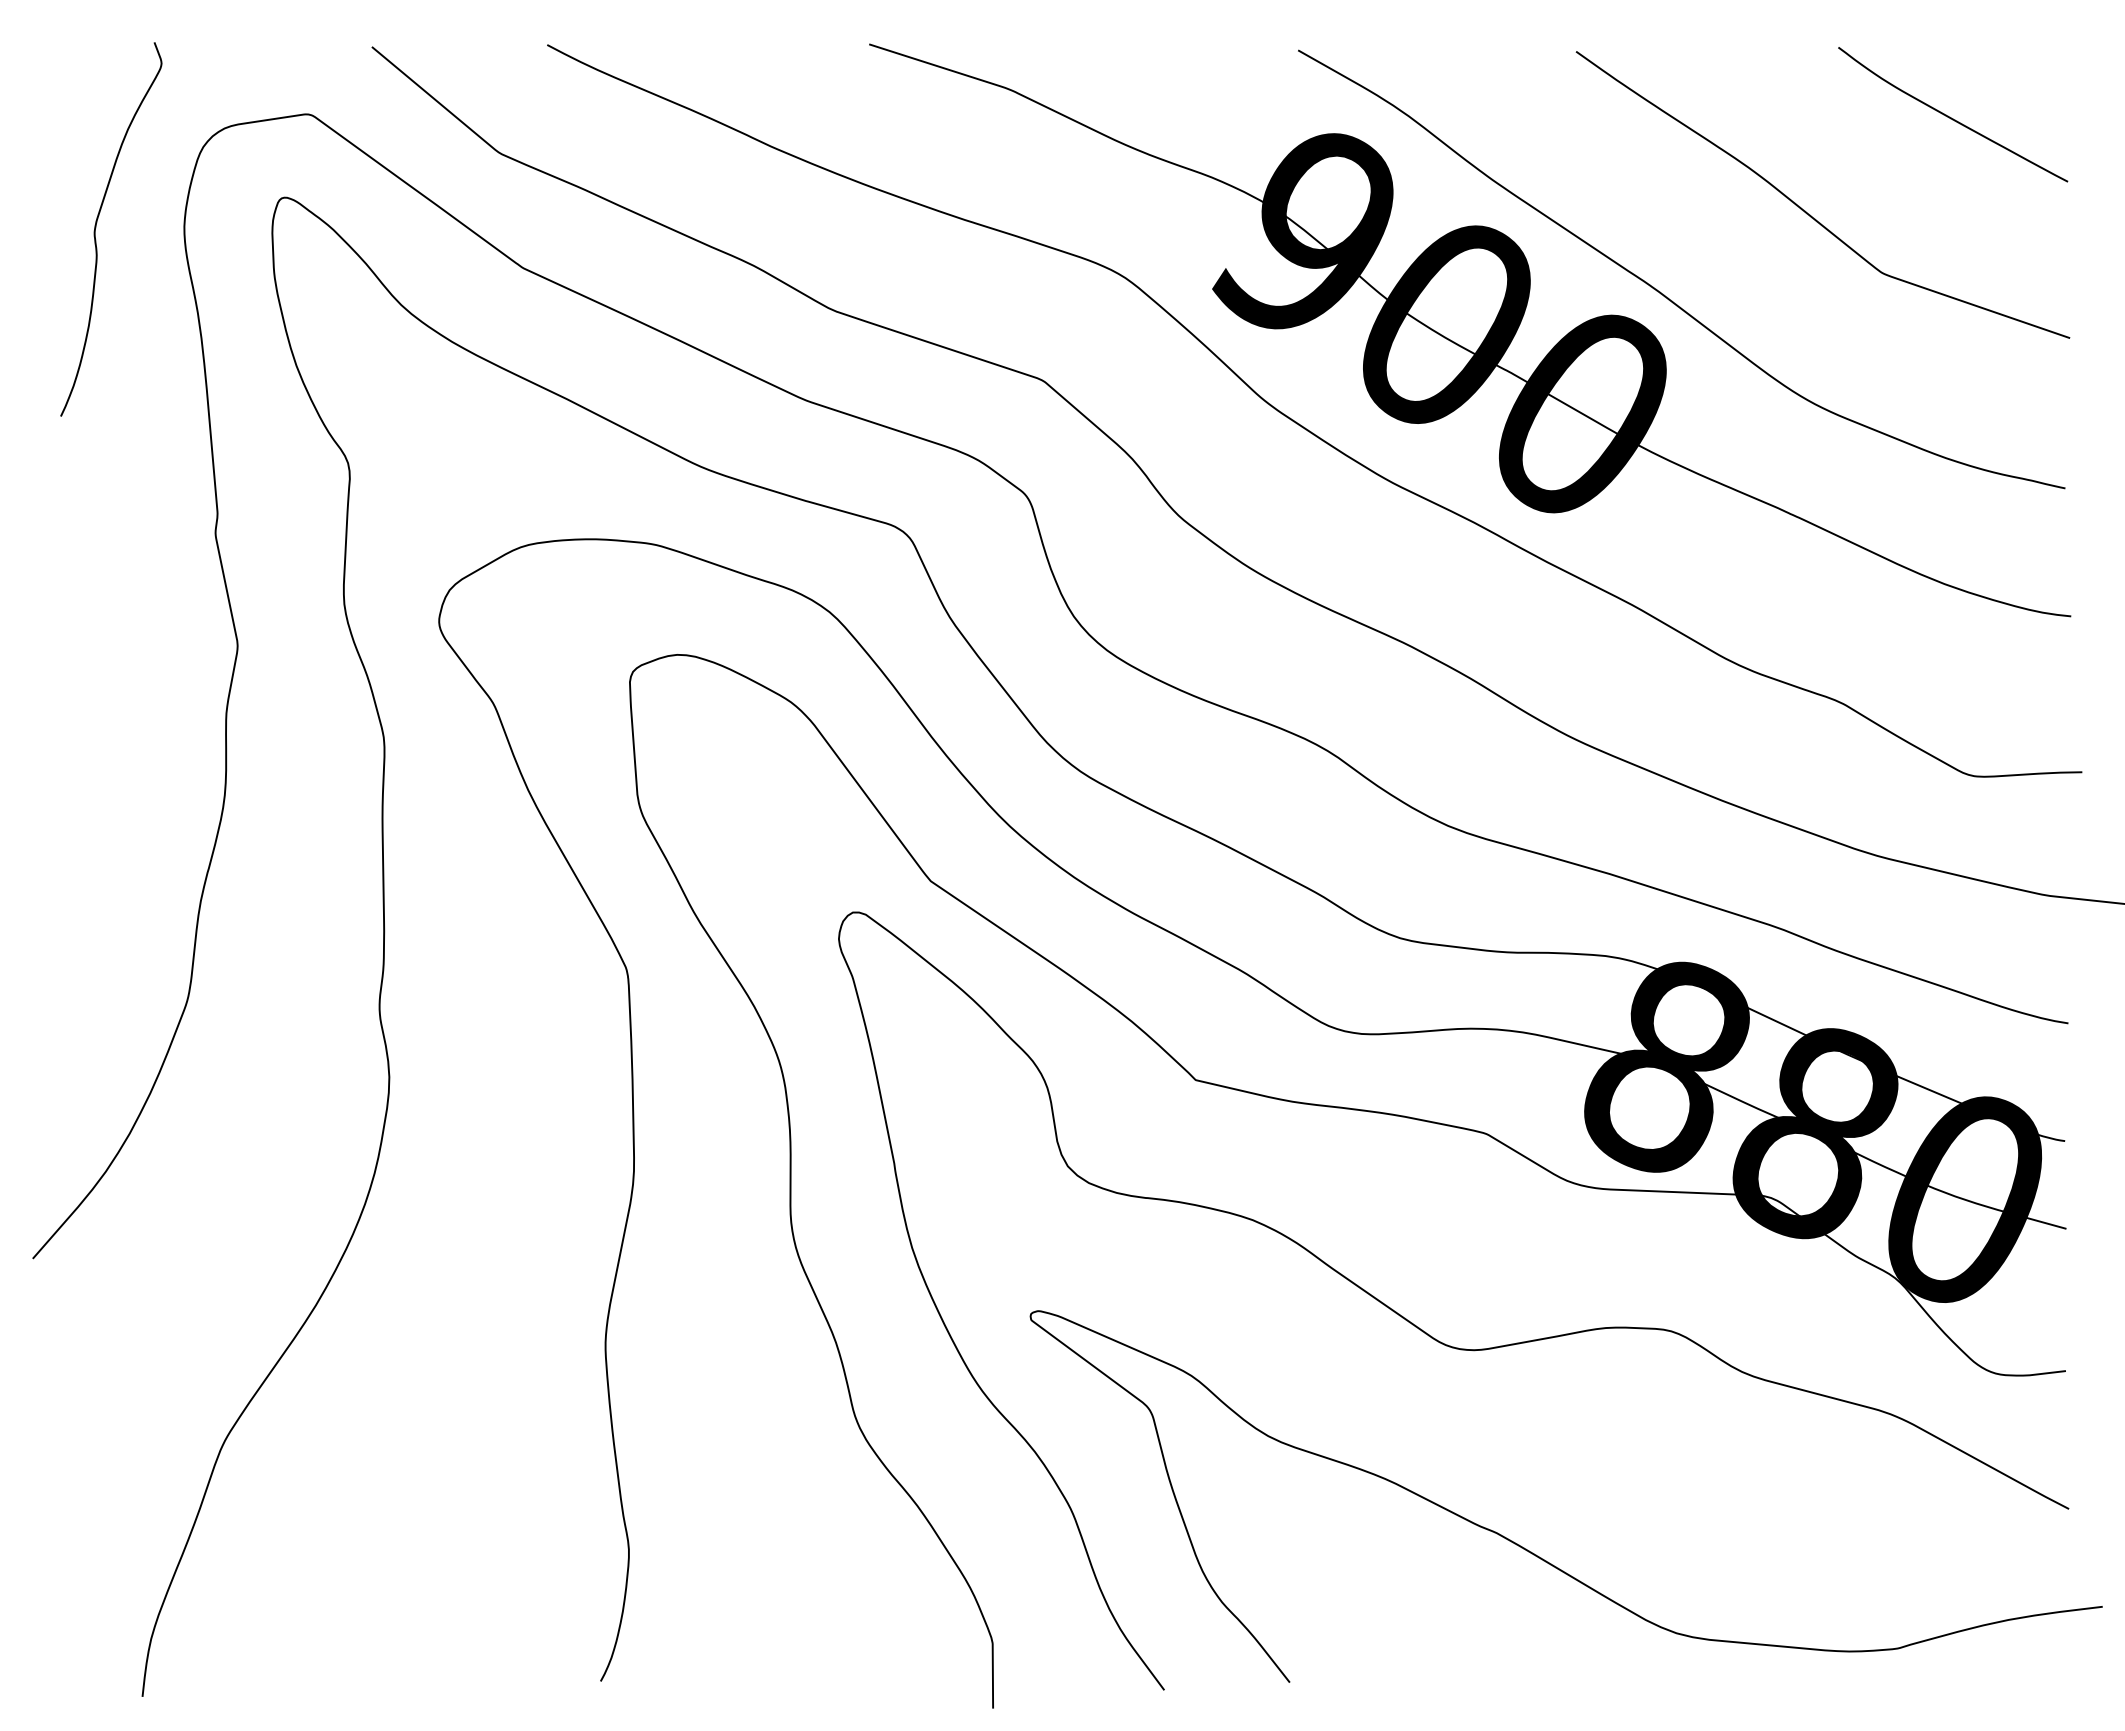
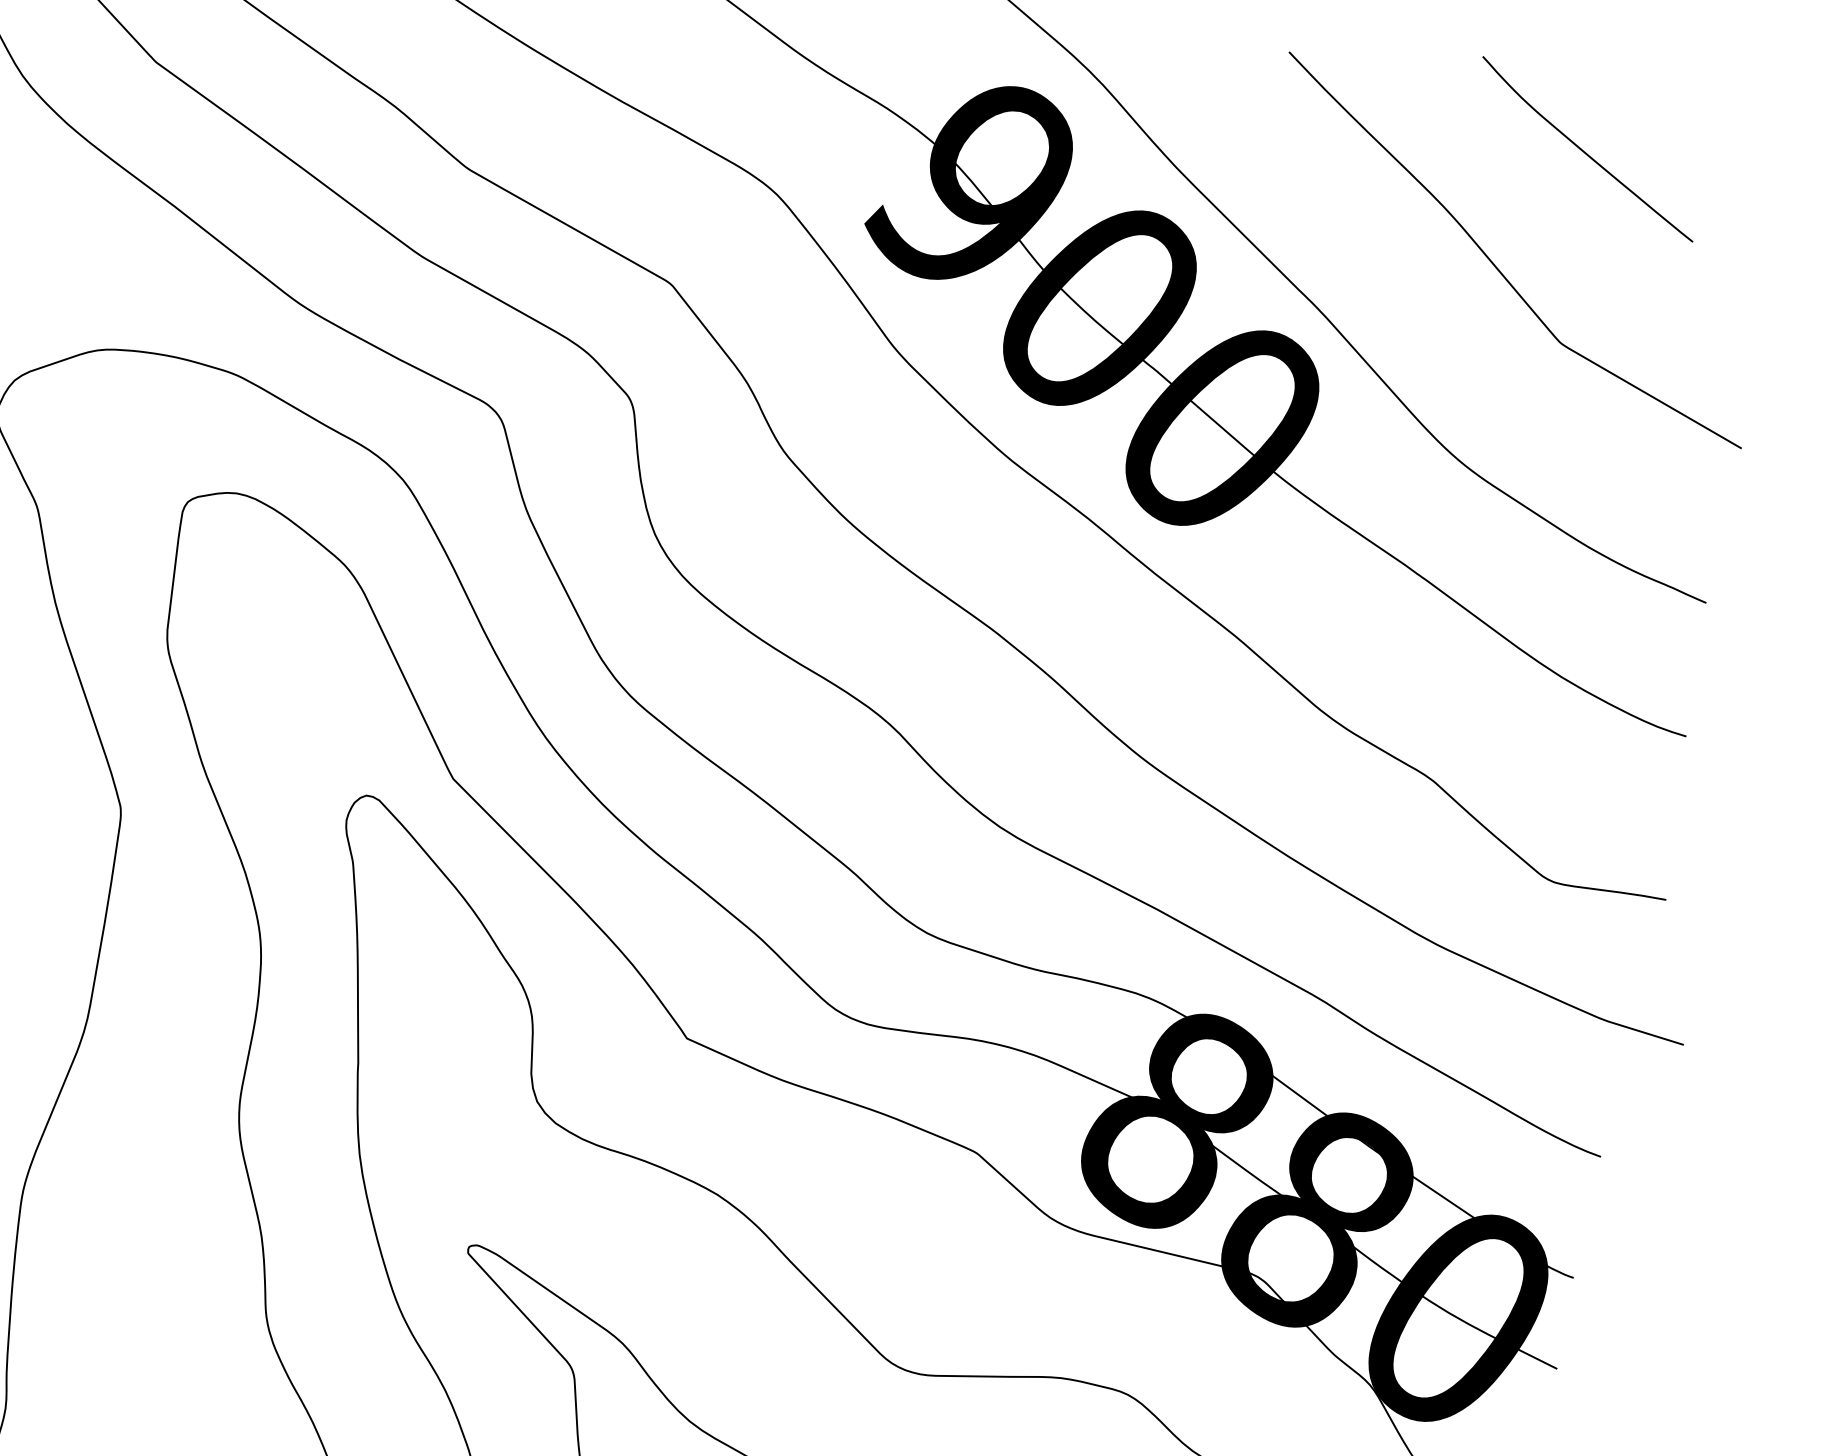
curve: (1951, 117) -> (1585, 151), moved

